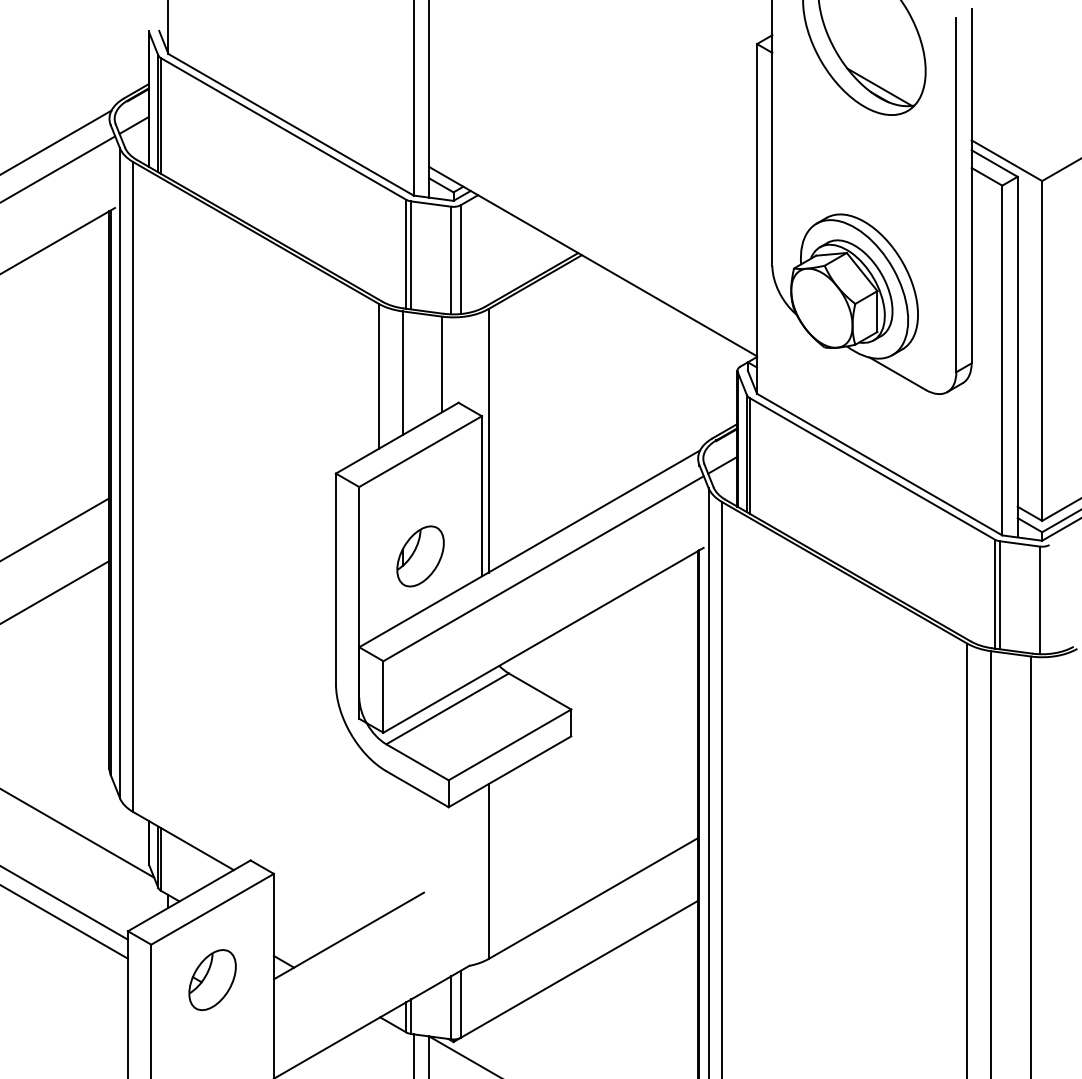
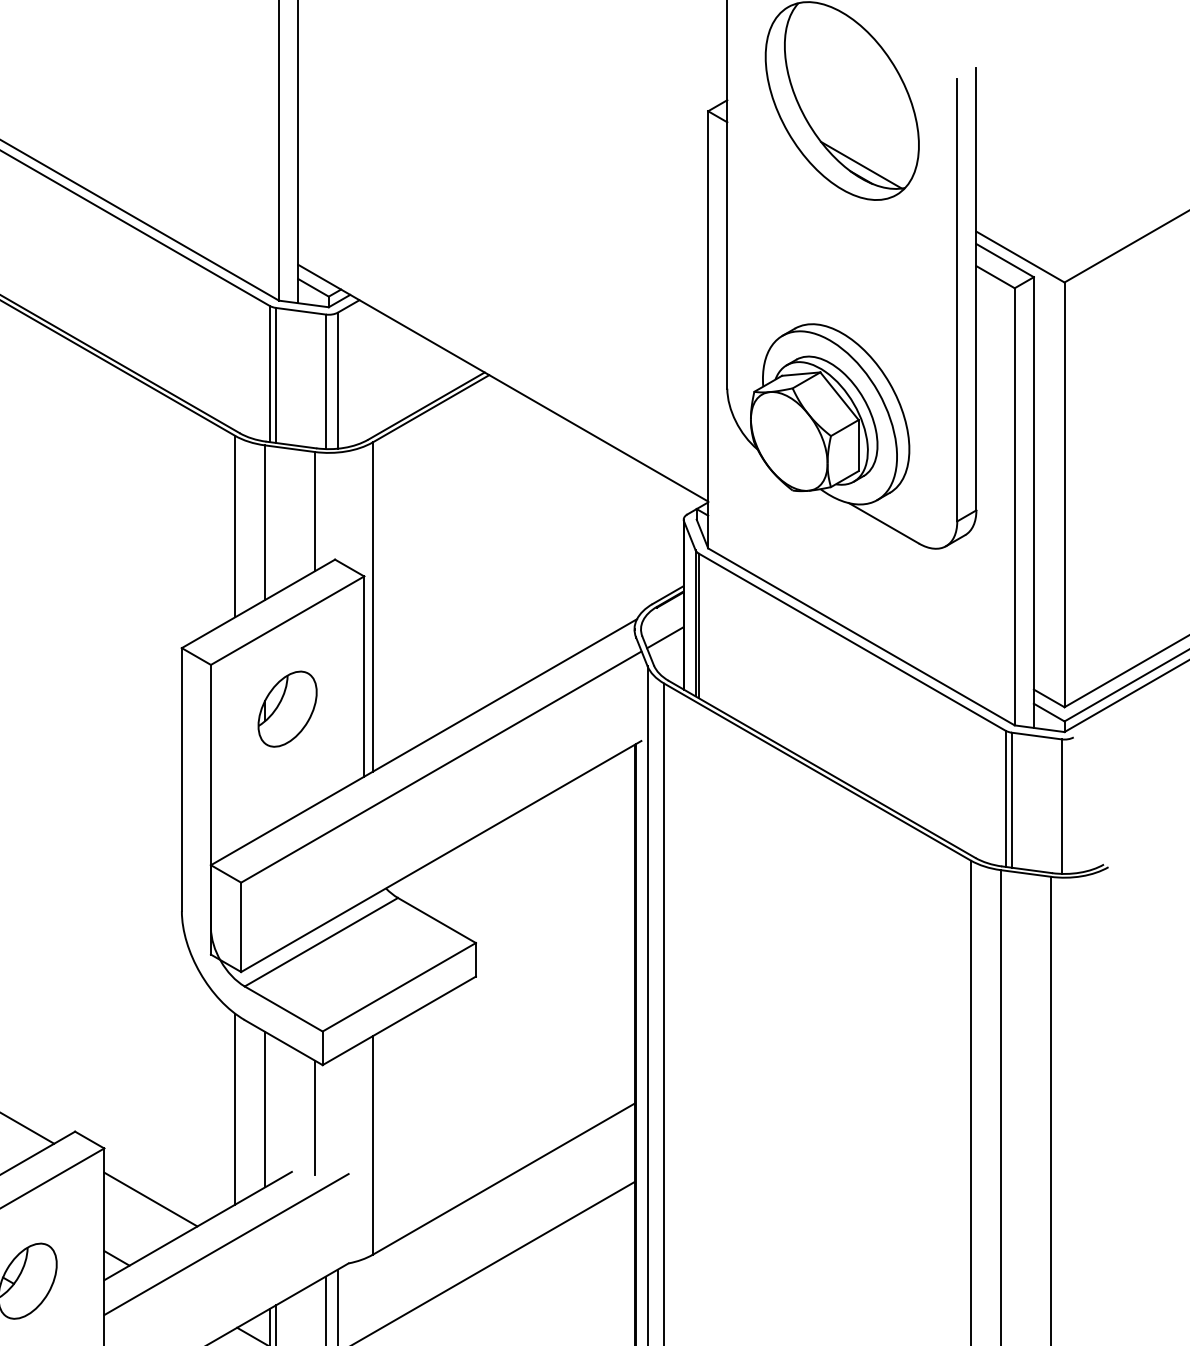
part: (420, 556) -> (287, 709), moved
line: (378, 842) -> (235, 1109), added
line: (402, 842) -> (265, 1109), added
line: (442, 849) -> (315, 1117), added
line: (310, 914) -> (150, 1199), added
line: (371, 950) -> (226, 1244), added

